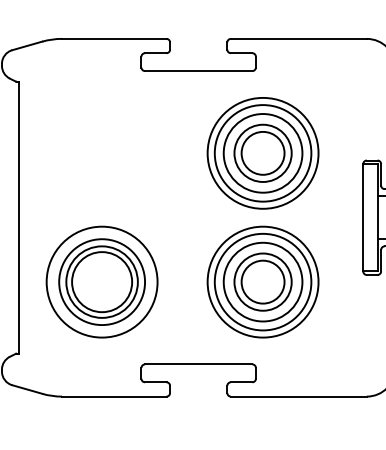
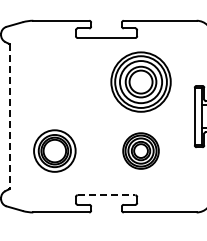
line: (19, 217) -> (10, 116), solid -> dashed
part: (101, 280) -> (54, 150), size x0.7
part: (262, 280) -> (140, 150), size x0.6
line: (198, 364) -> (106, 195), solid -> dashed

